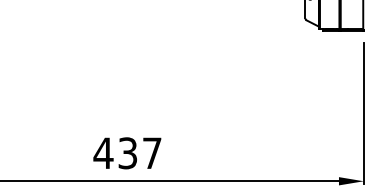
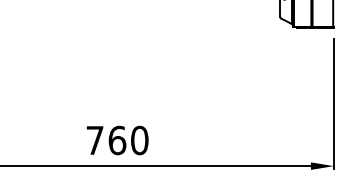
text: (127, 153) -> (117, 140), 437 -> 760

